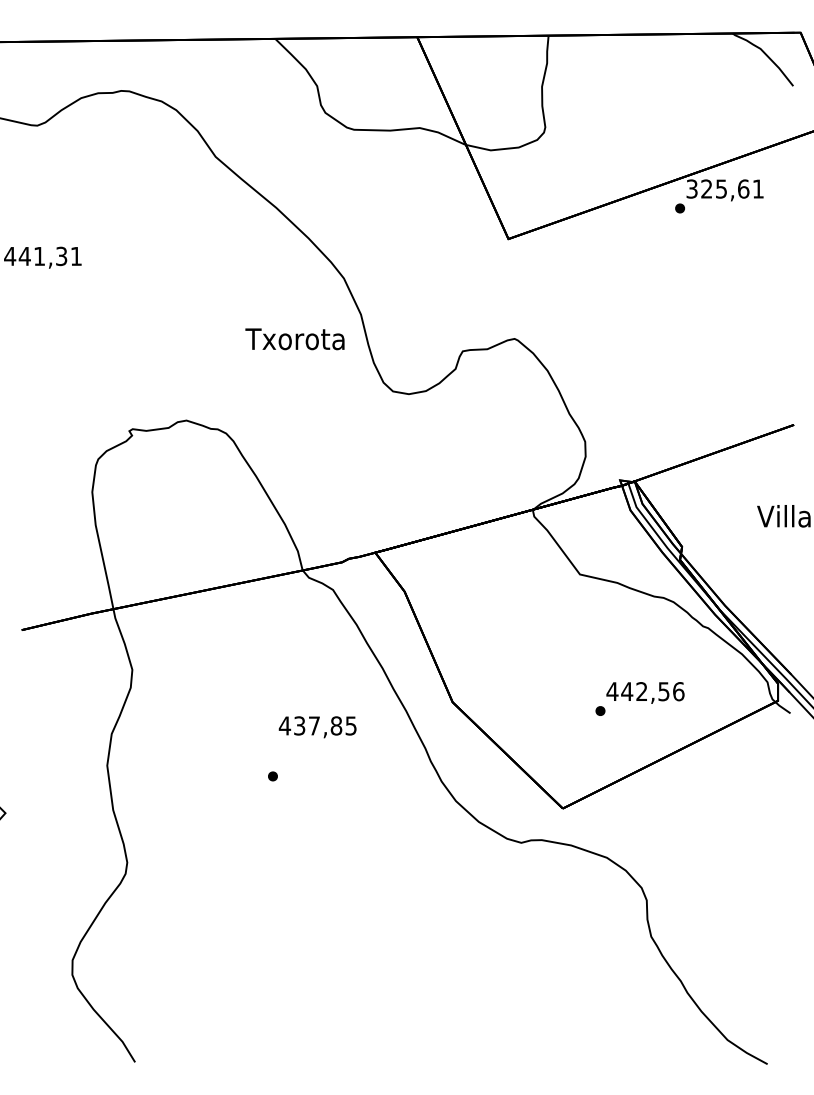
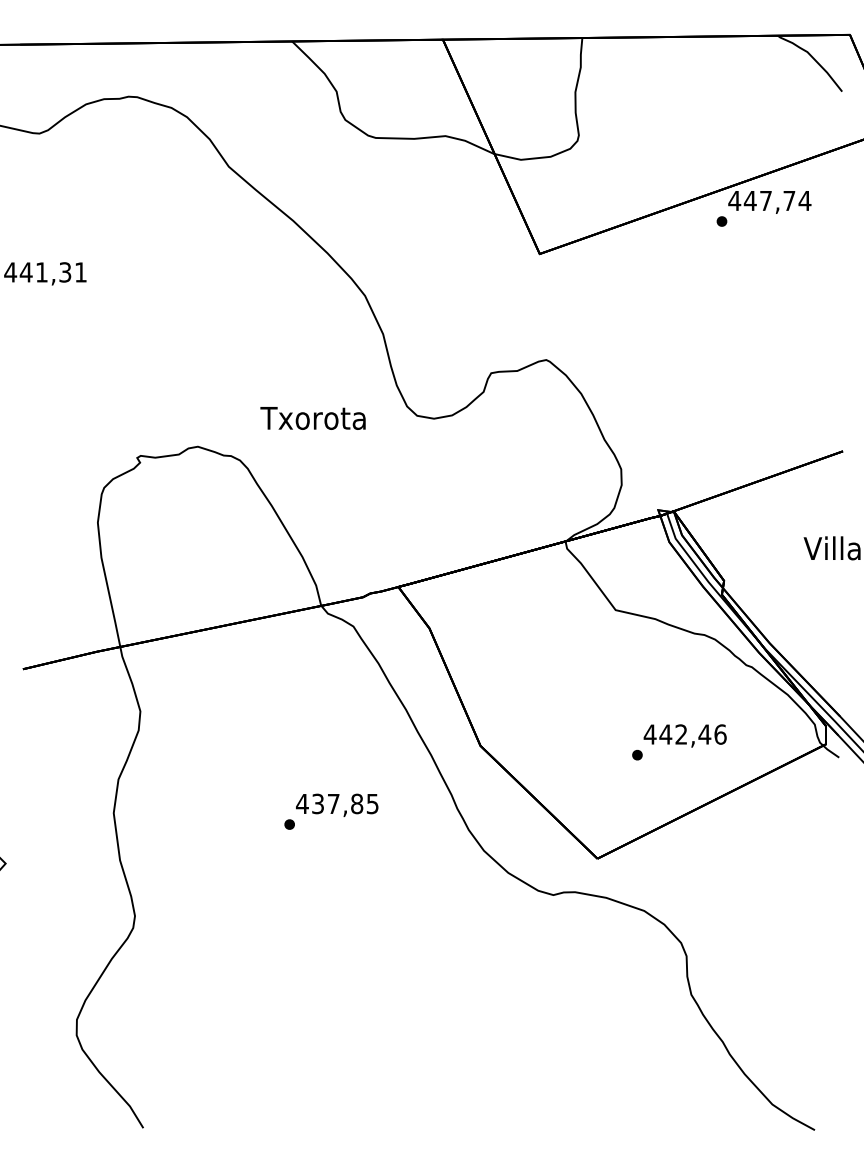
text: (724, 188) -> (769, 200), 325,61 -> 447,74
text: (294, 339) -> (312, 418), moved
text: (663, 691) -> (704, 734), 442,56 -> 442,46
text: (317, 726) -> (337, 804), moved

